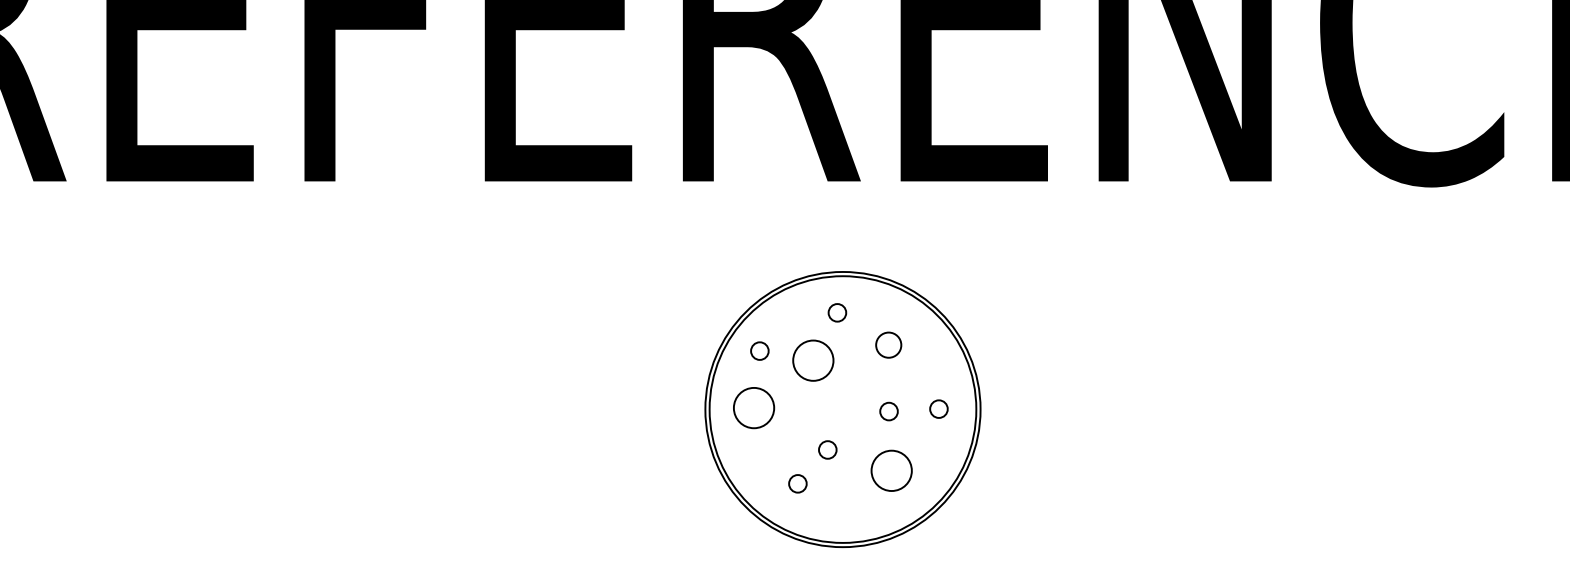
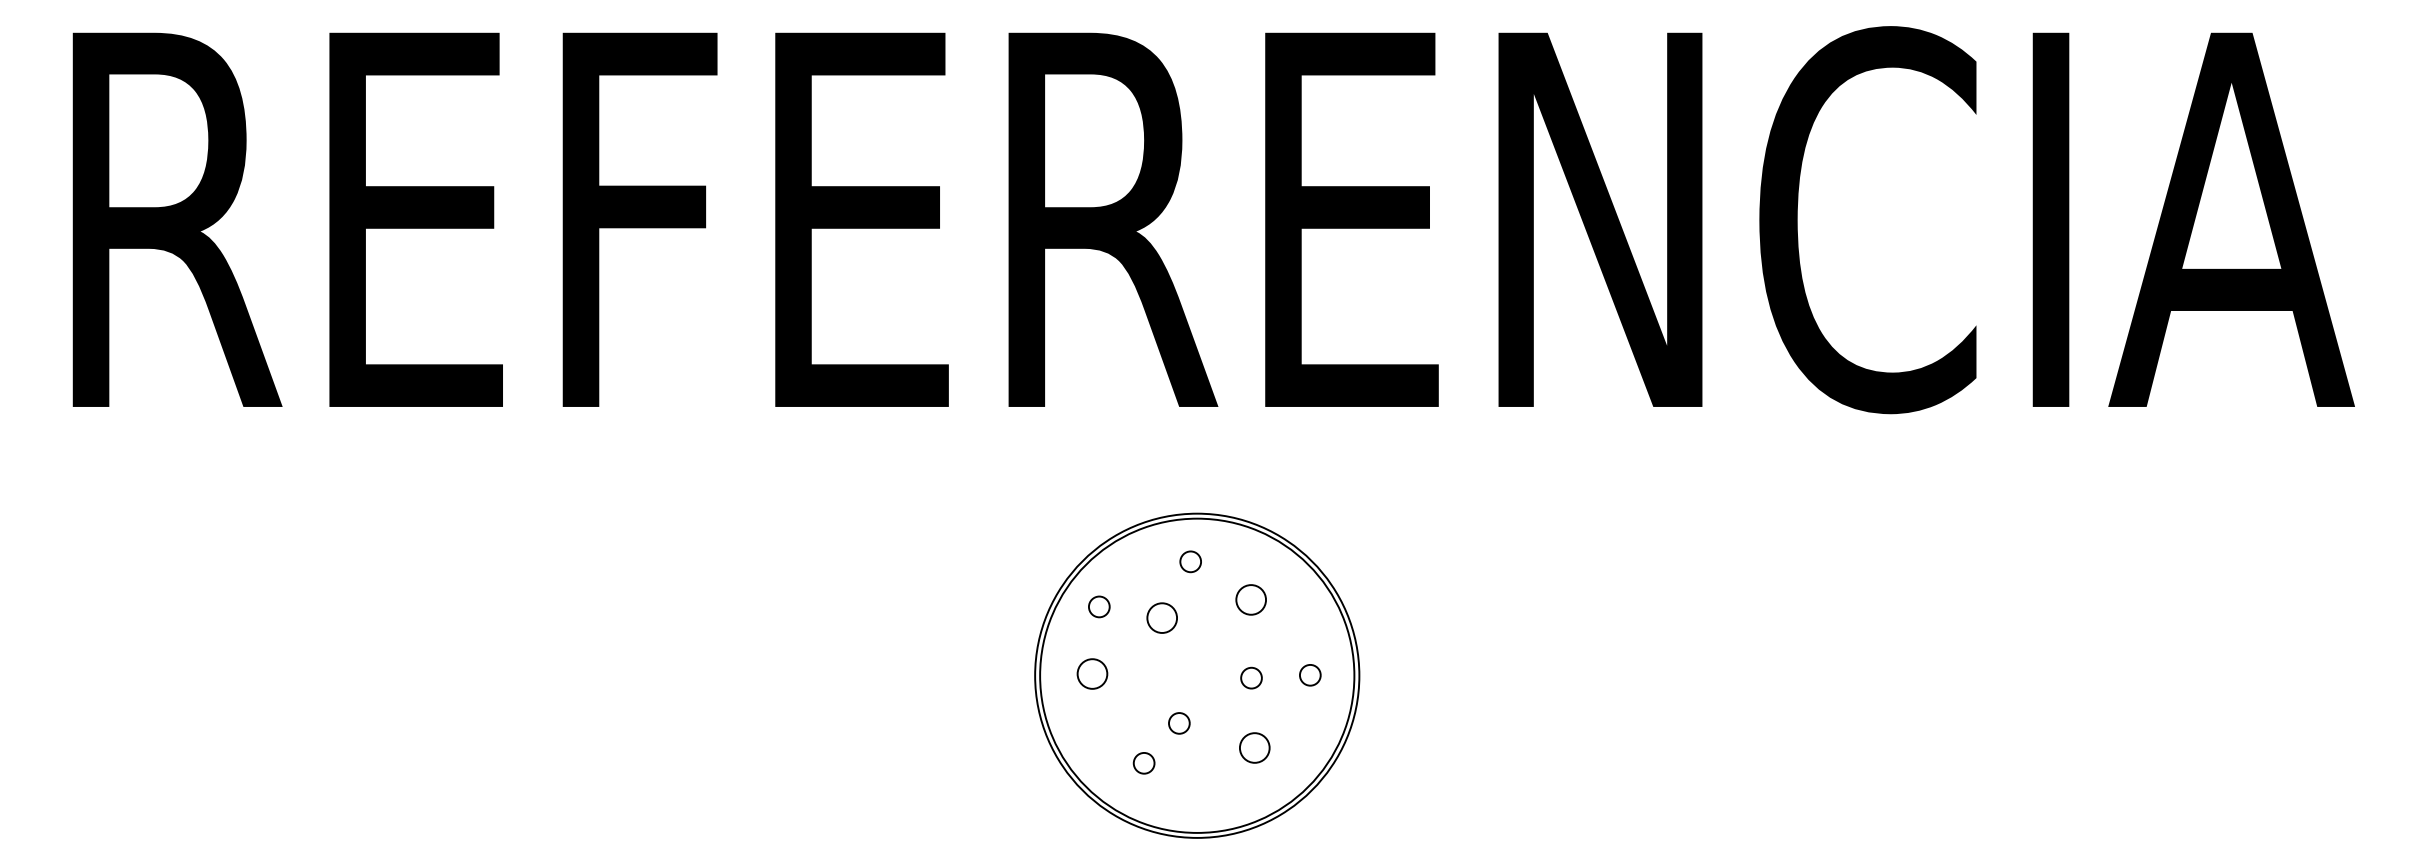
circle: (812, 360) -> (1161, 617), size x0.62
circle: (754, 407) -> (1092, 673), size x0.62
circle: (891, 470) -> (1254, 747), size x0.62

